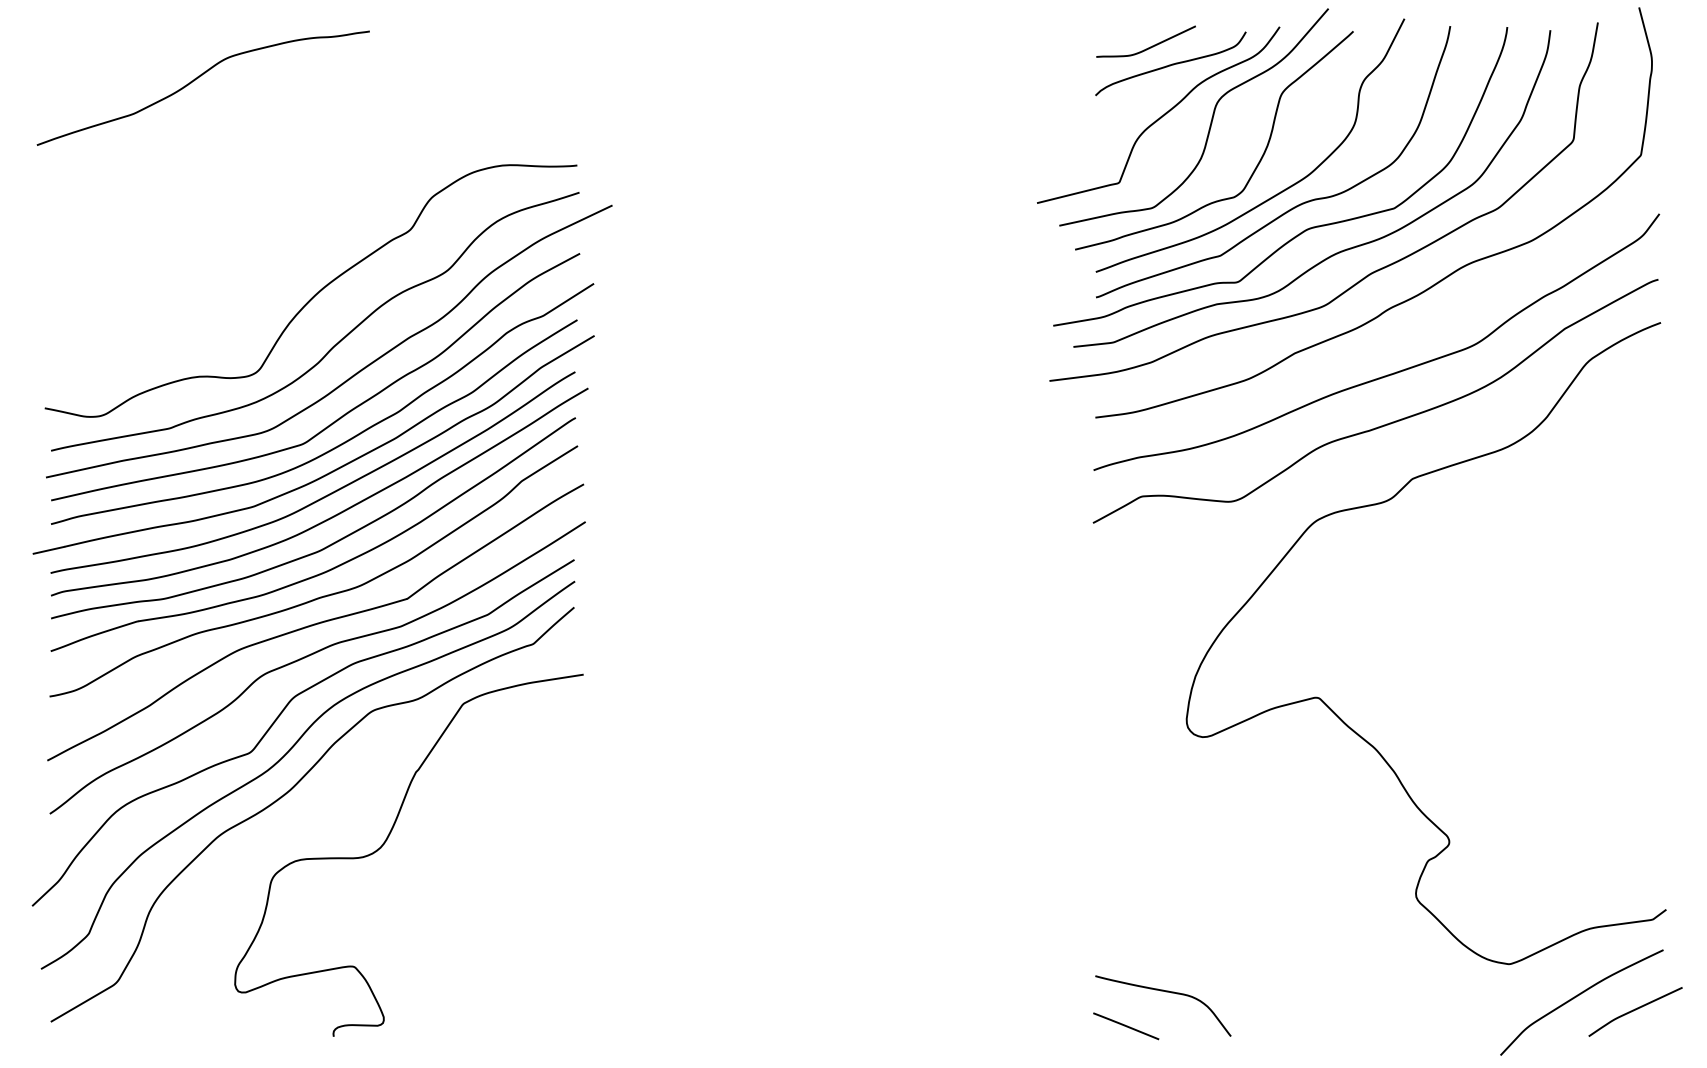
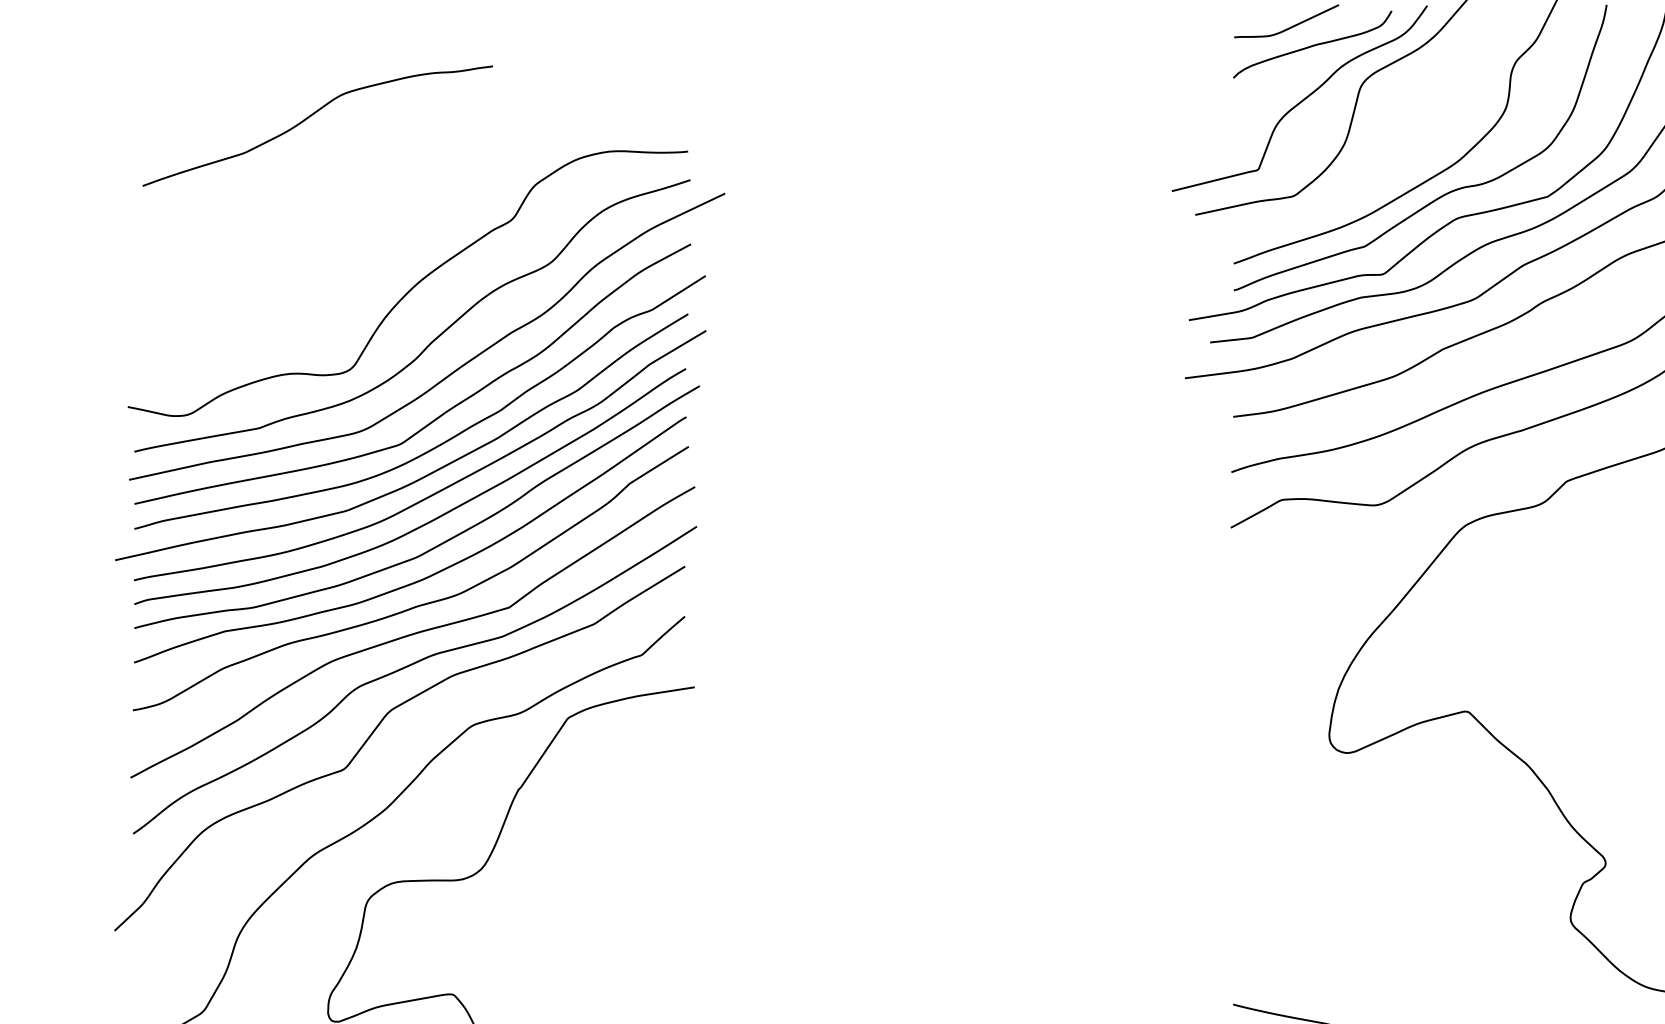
curve: (198, 78) -> (312, 115), moved
curve: (1258, 161) -> (1404, 147), removed
curve: (284, 757) -> (380, 774), removed

